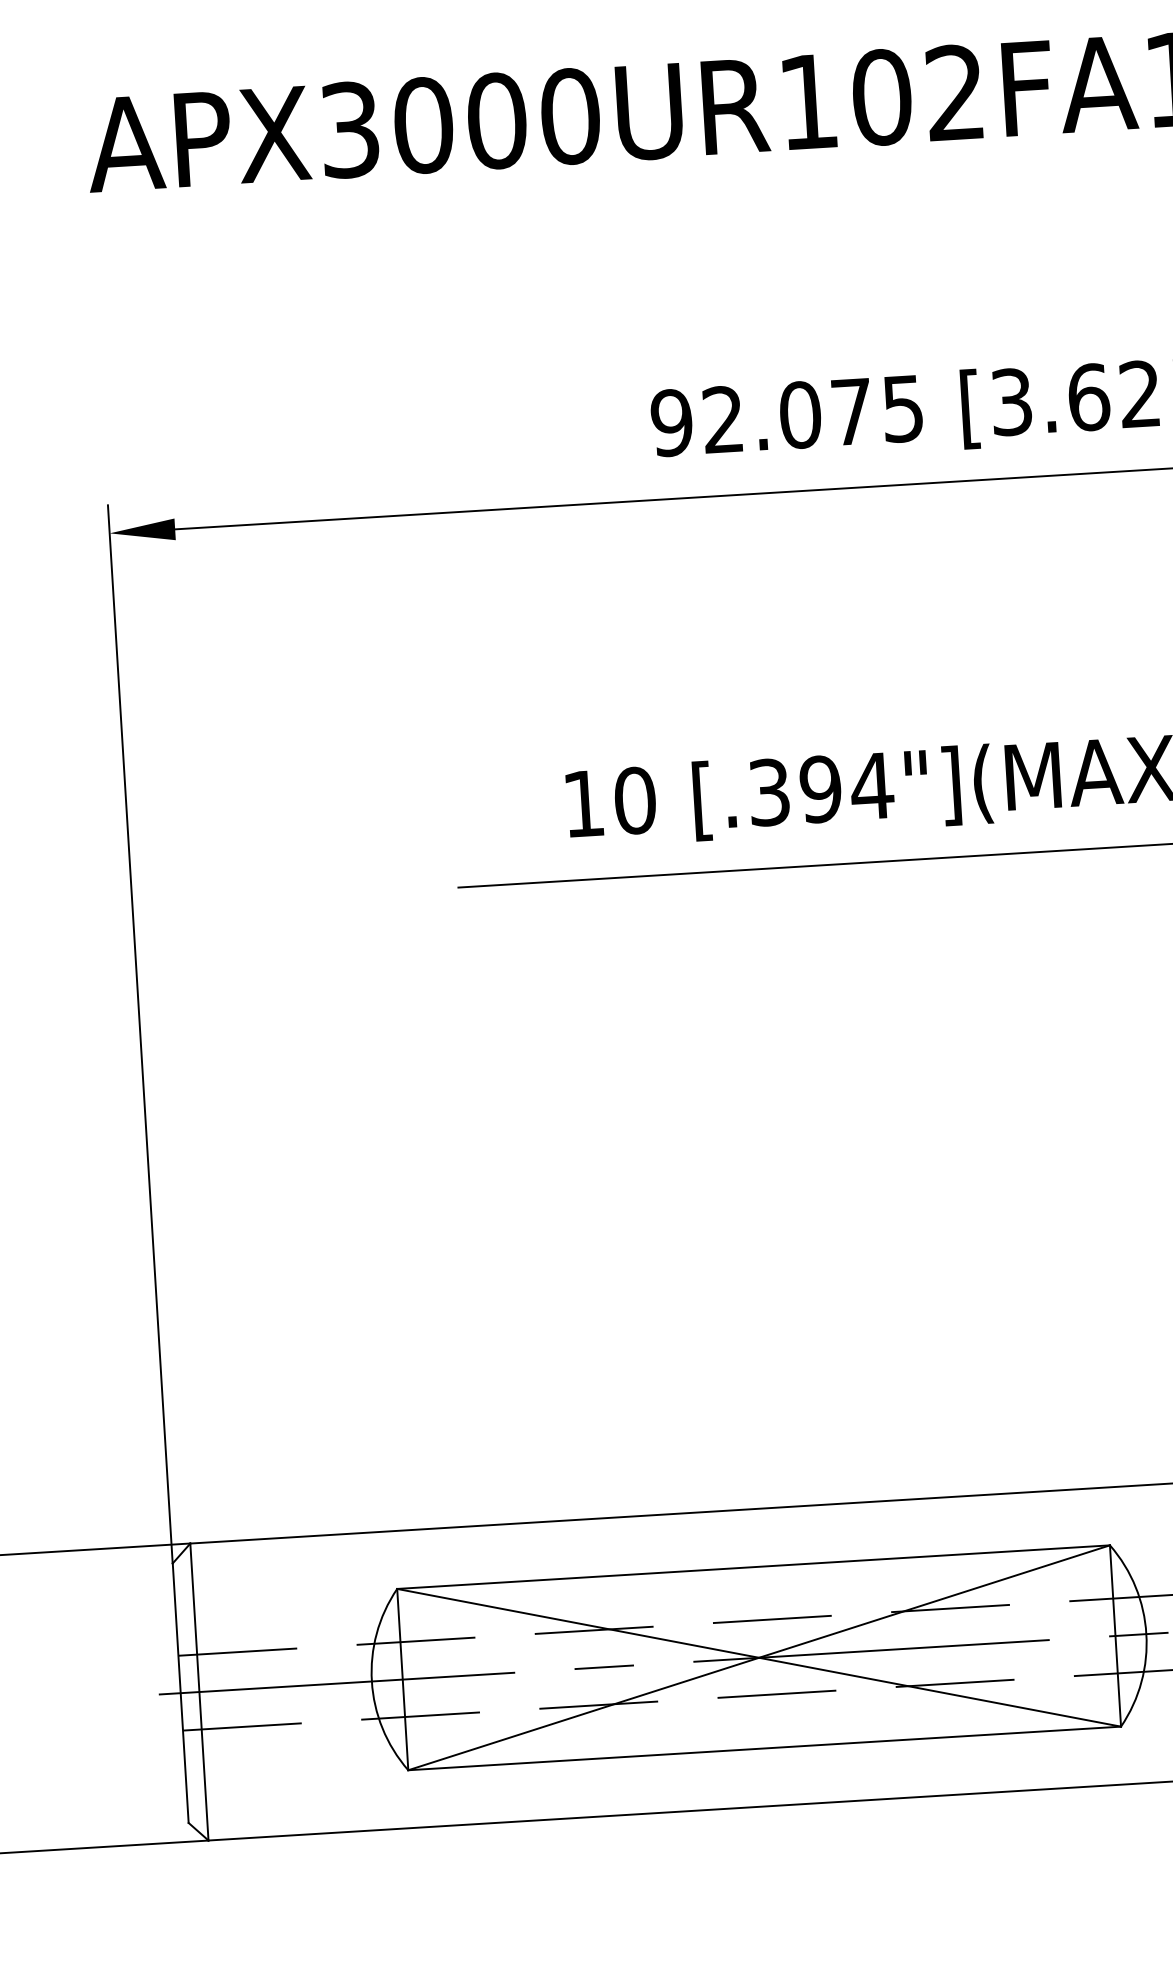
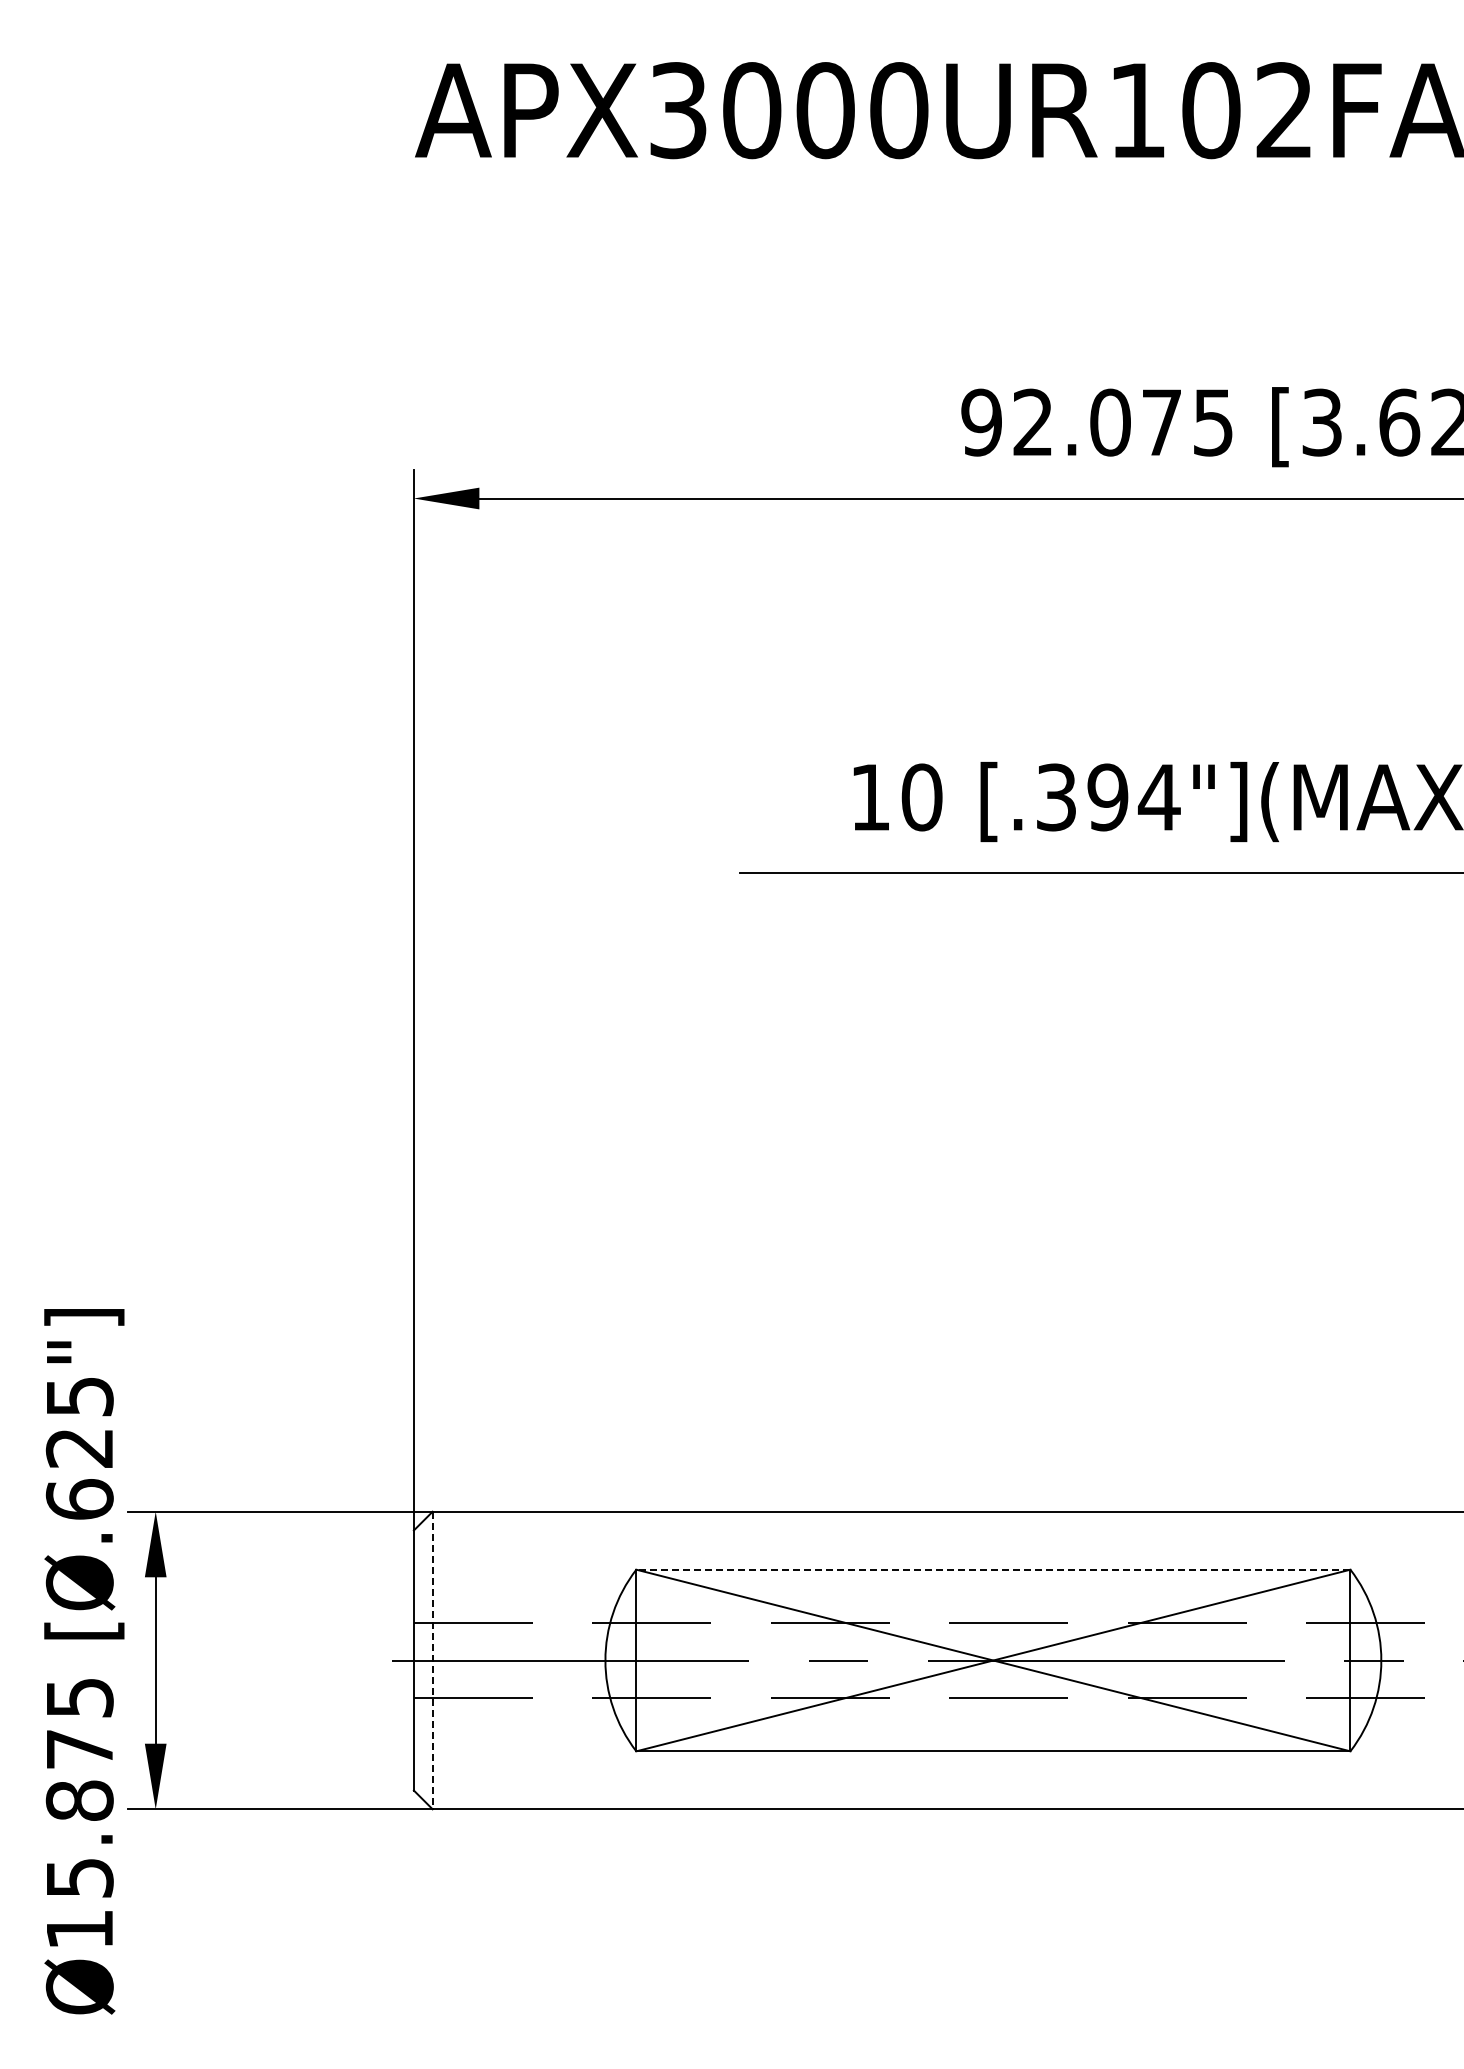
line: (752, 1567) -> (992, 1569), solid -> dashed
line: (199, 1692) -> (432, 1660), solid -> dashed

